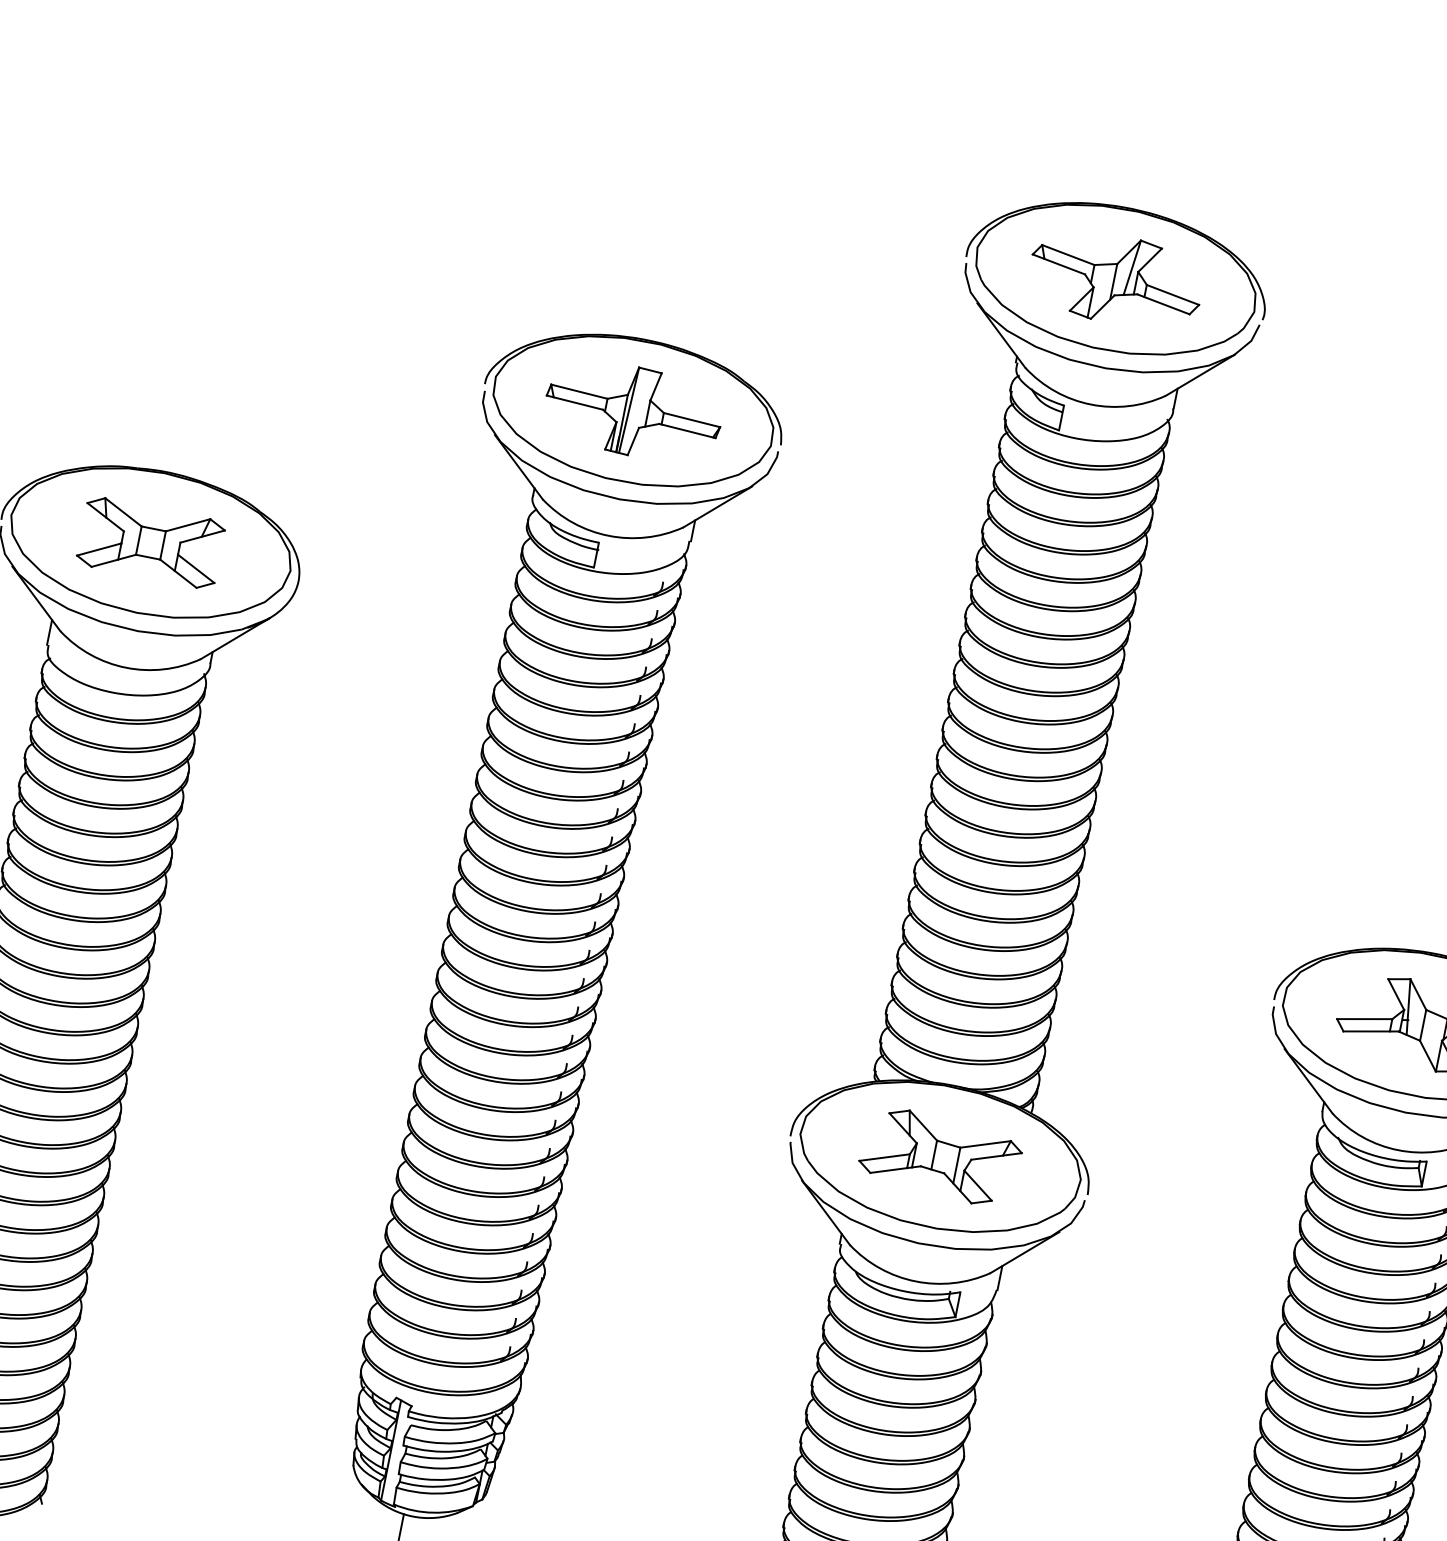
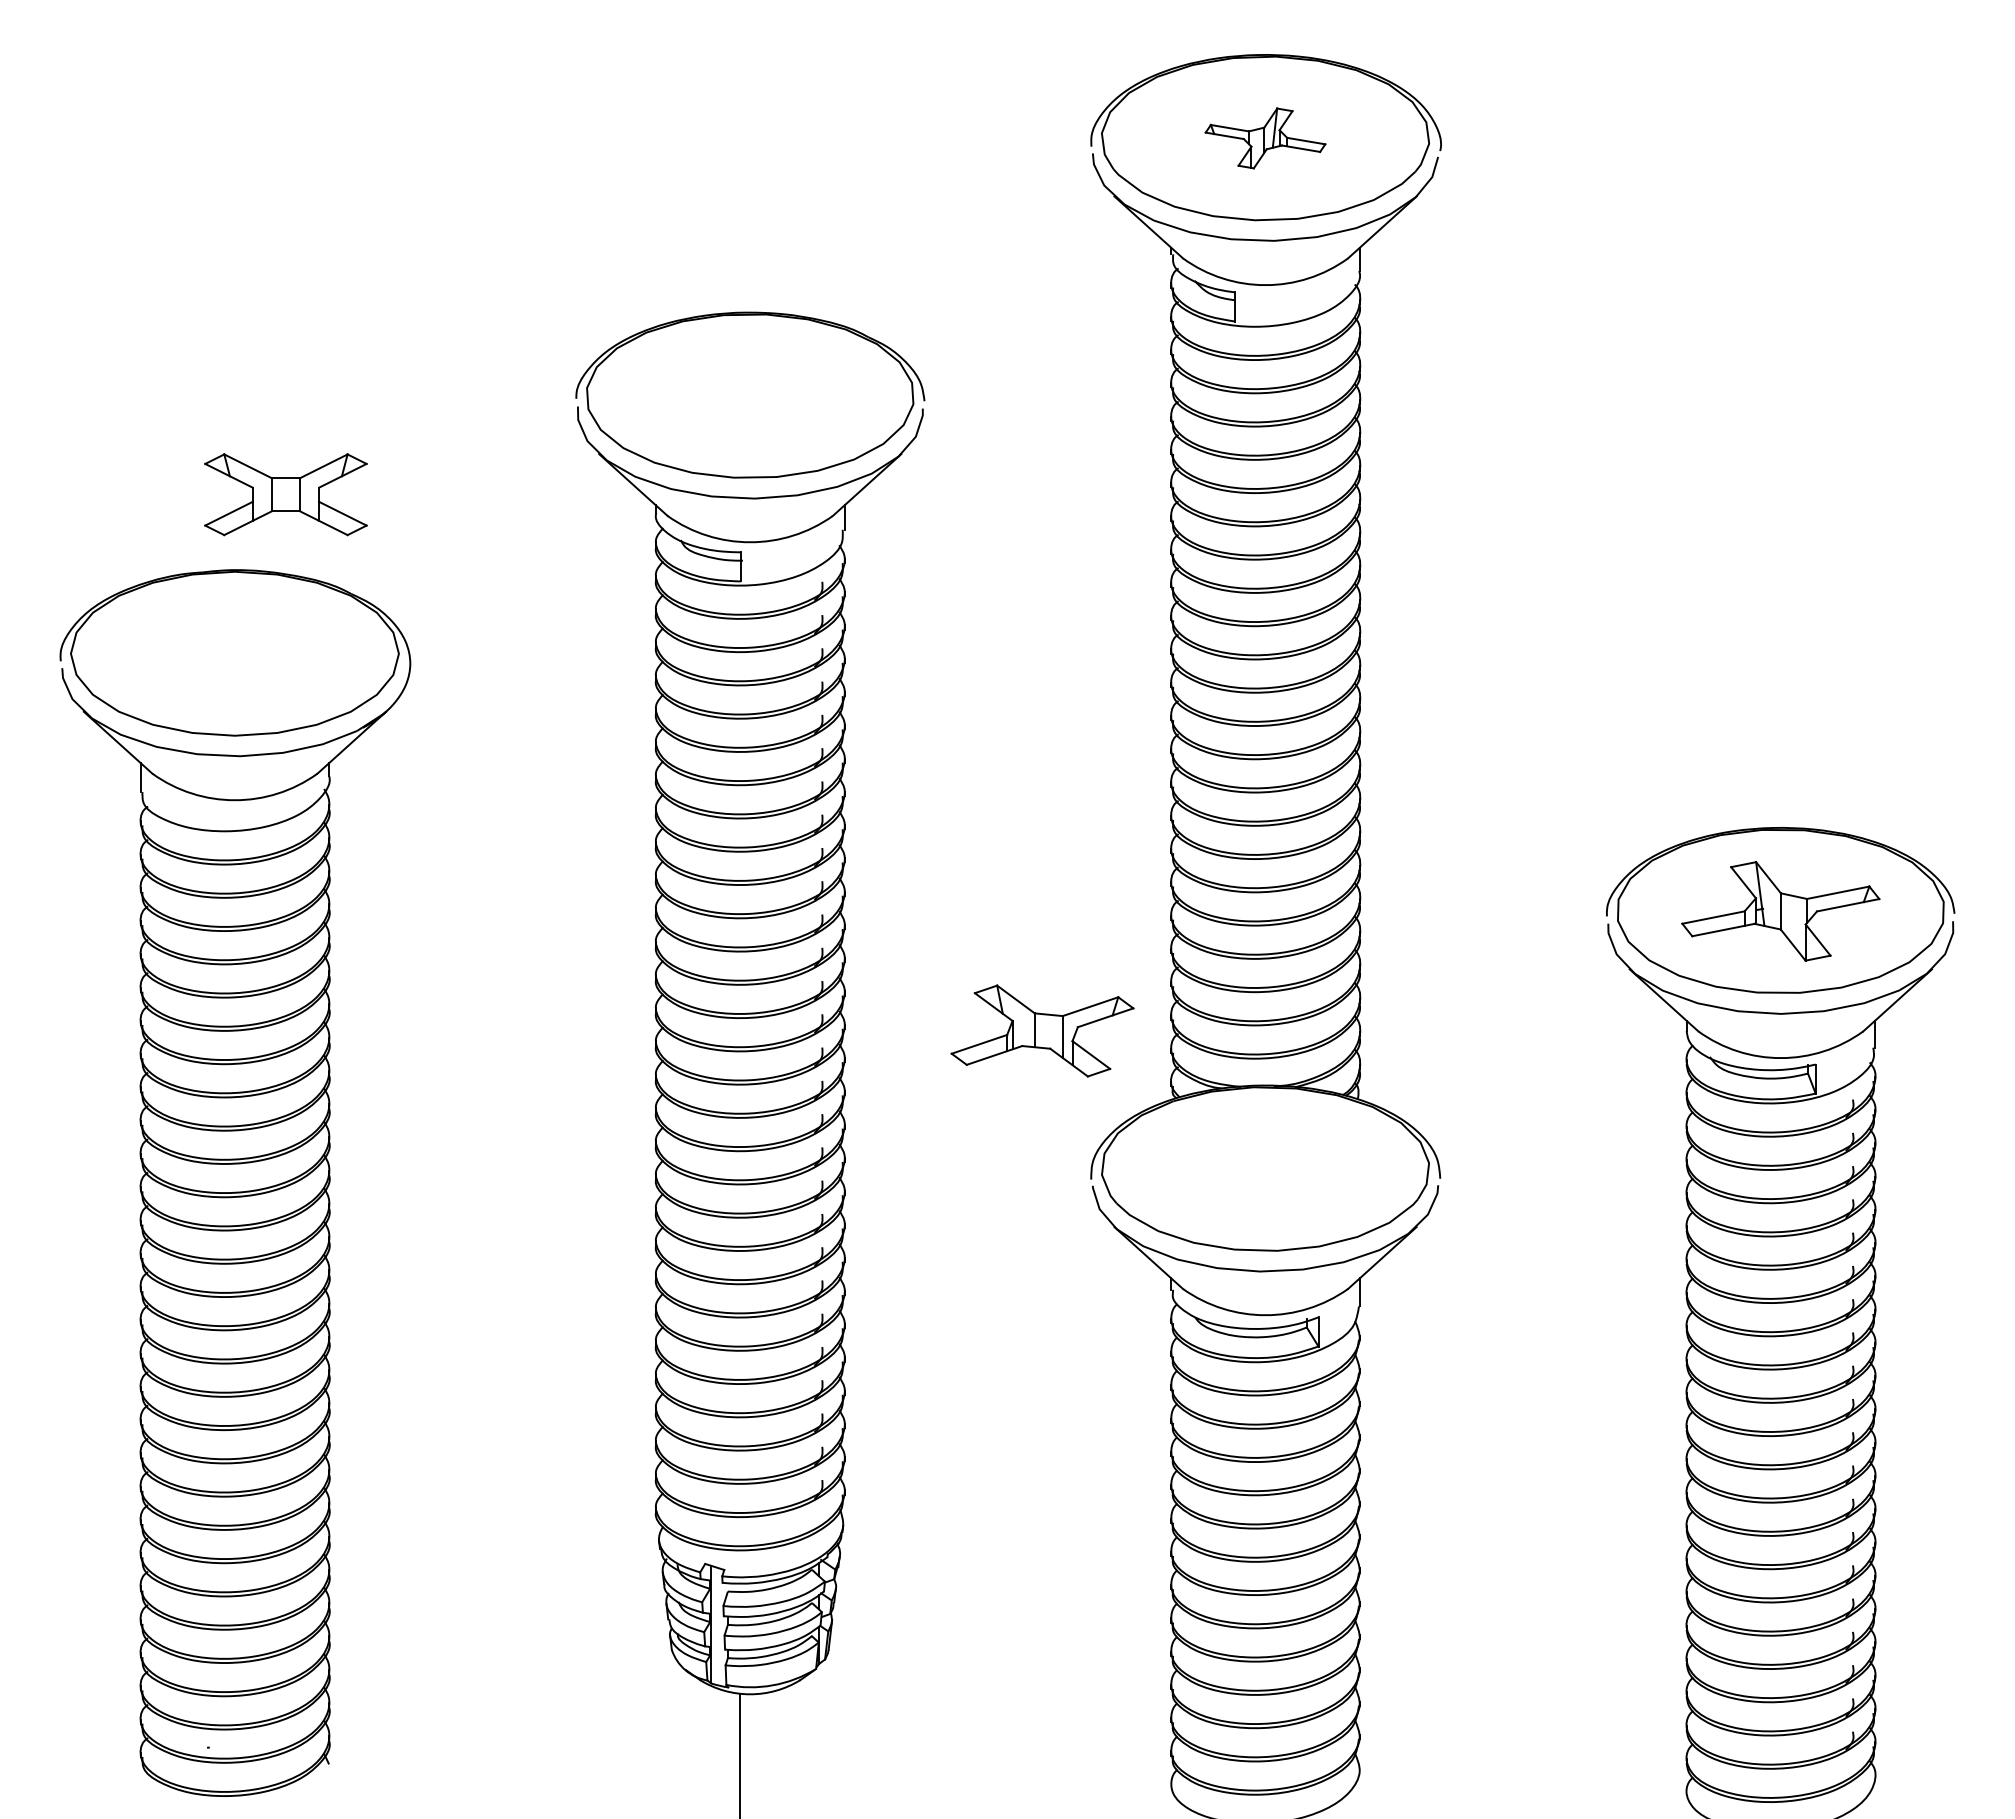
part: (1115, 279) -> (1265, 138), size x0.6
part: (632, 410) -> (749, 395), removed
part: (150, 542) -> (285, 494), moved
part: (940, 1156) -> (1042, 1030), moved

